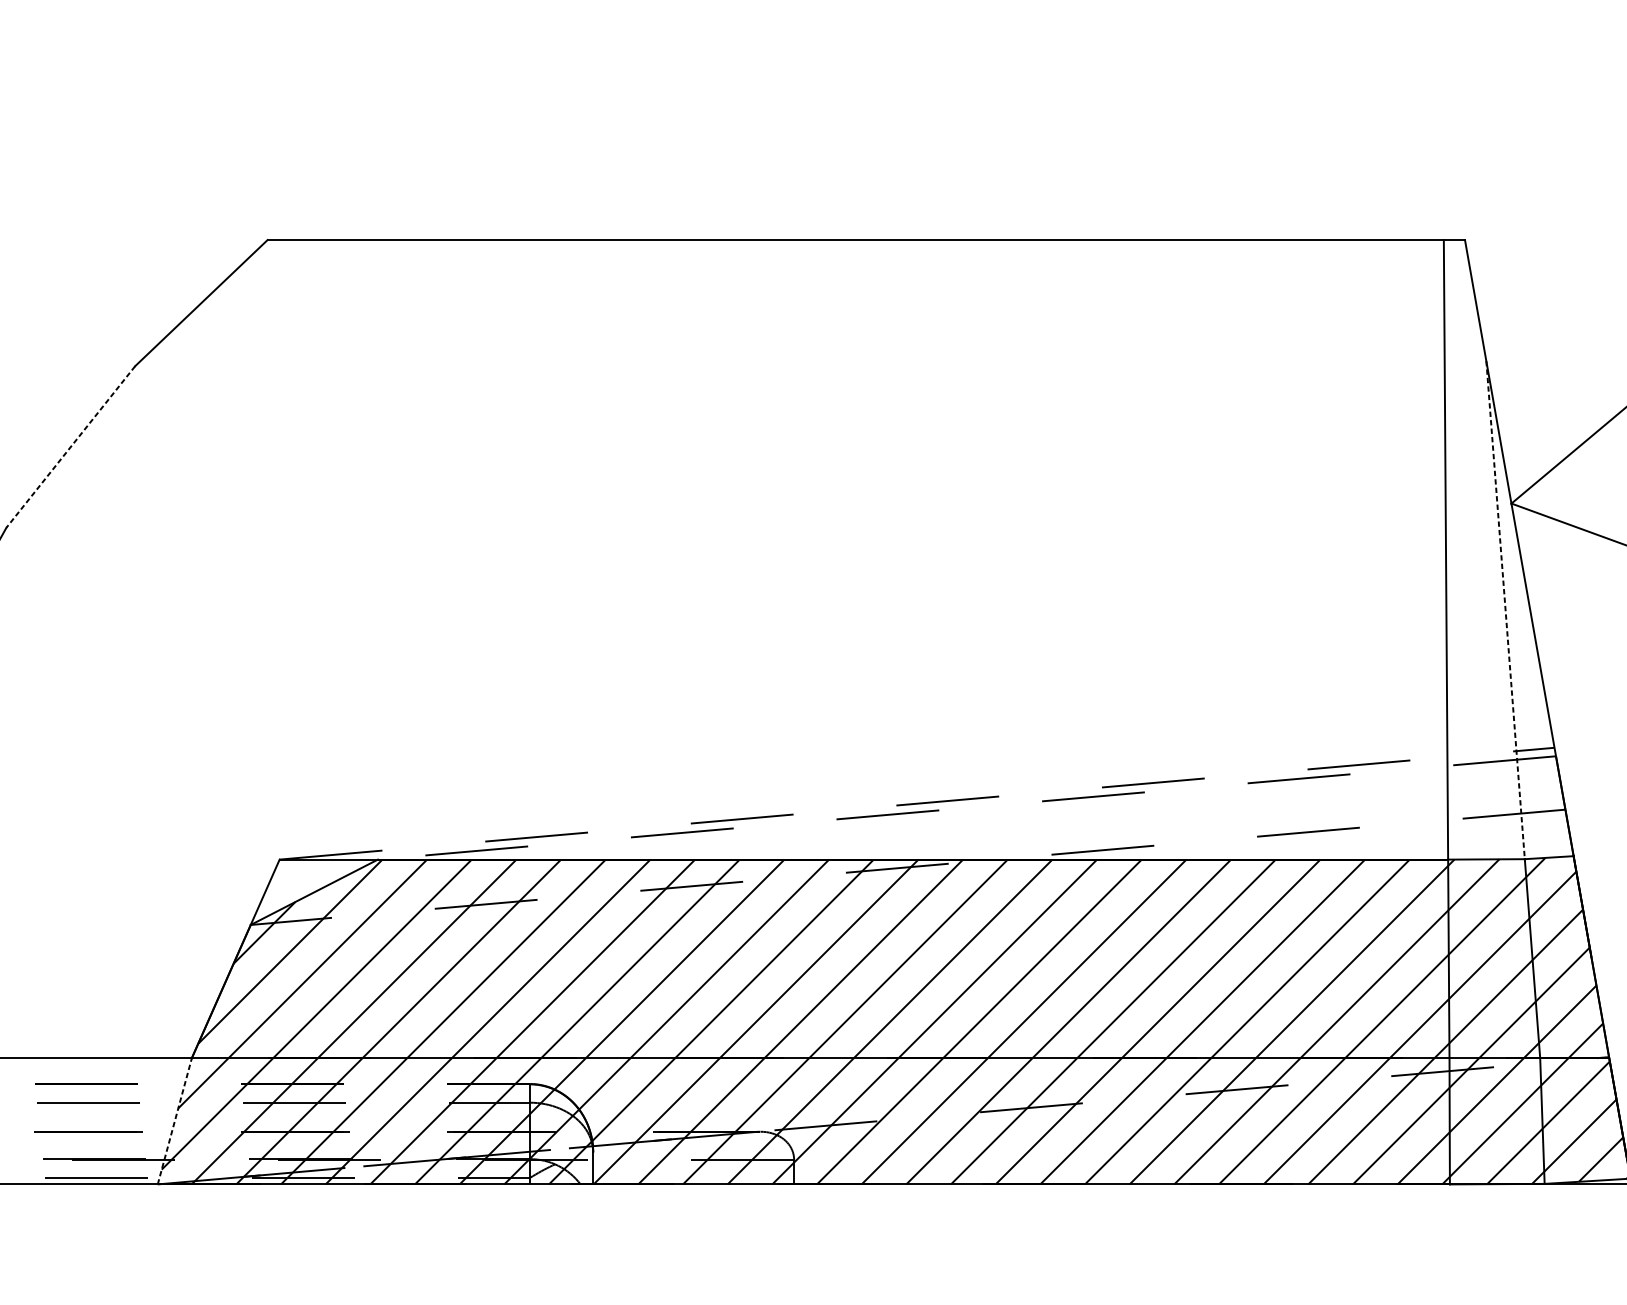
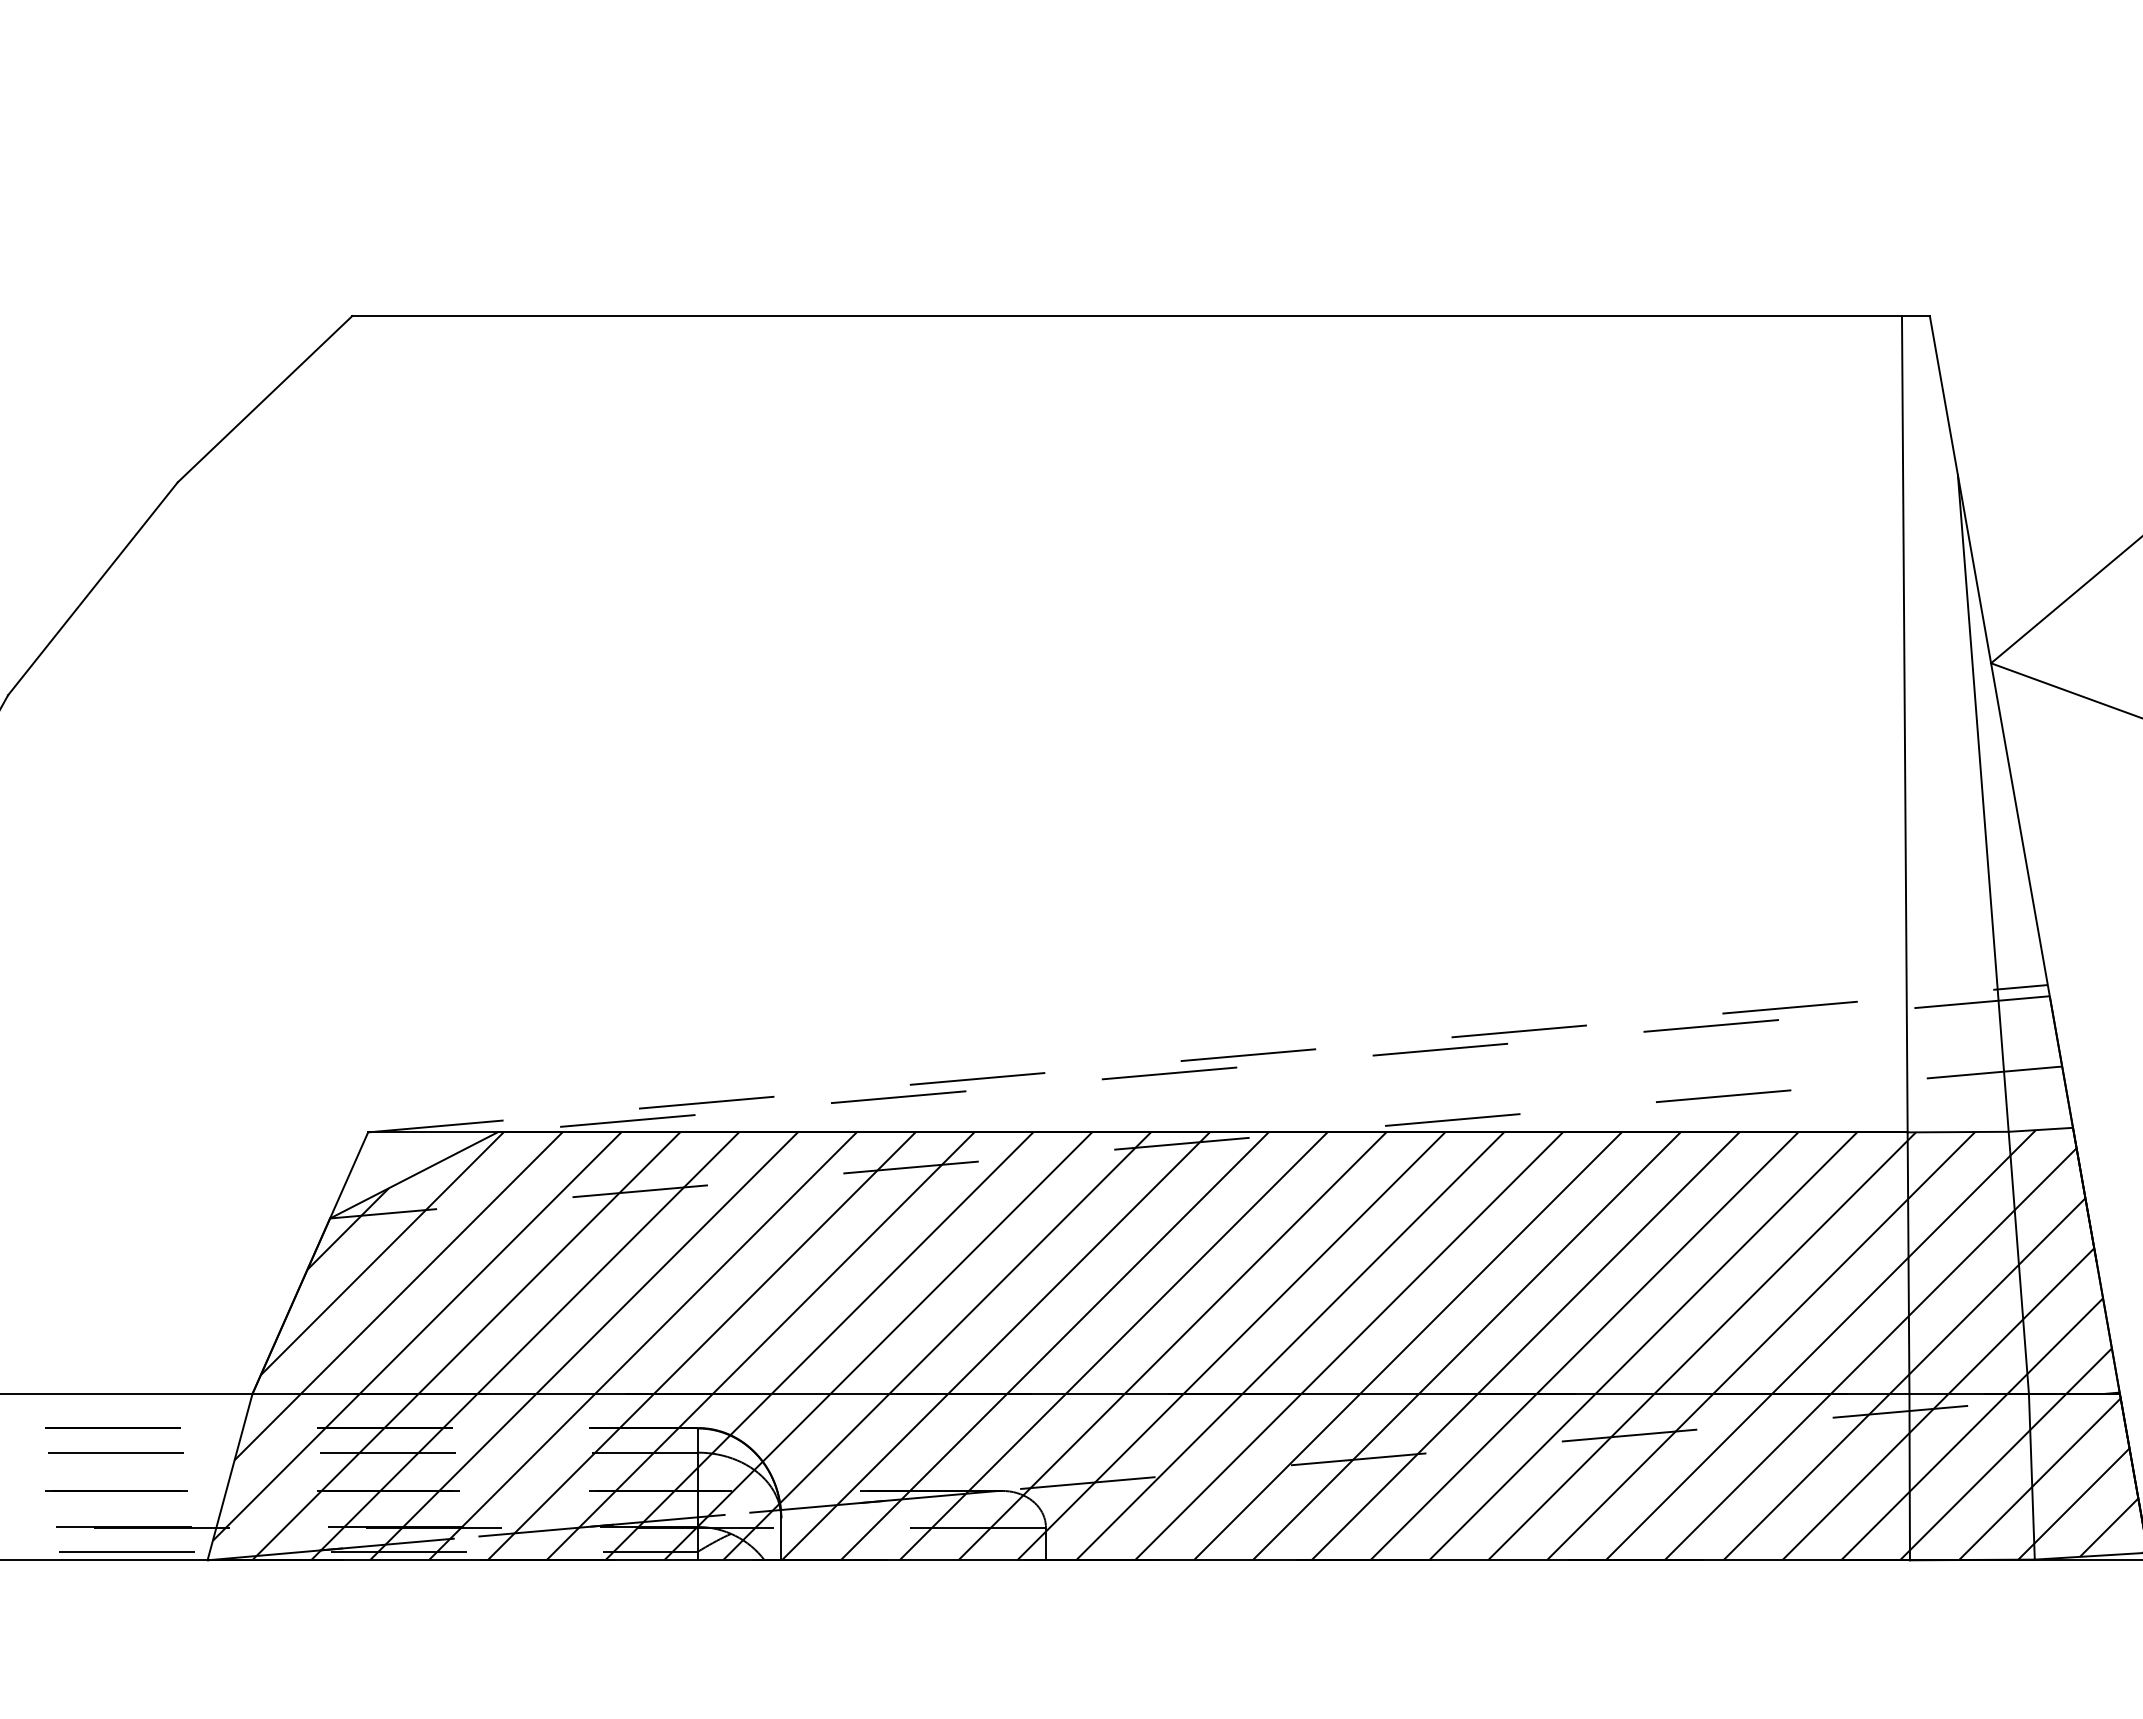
line: (70, 447) -> (92, 589), dashed -> solid
line: (1505, 610) -> (1983, 804), dashed -> solid
line: (175, 1120) -> (230, 1476), dashed -> solid

